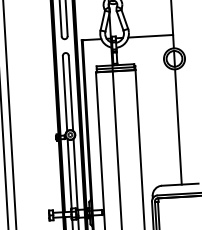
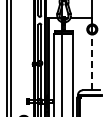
line: (178, 127) -> (92, 62), solid -> dashed

